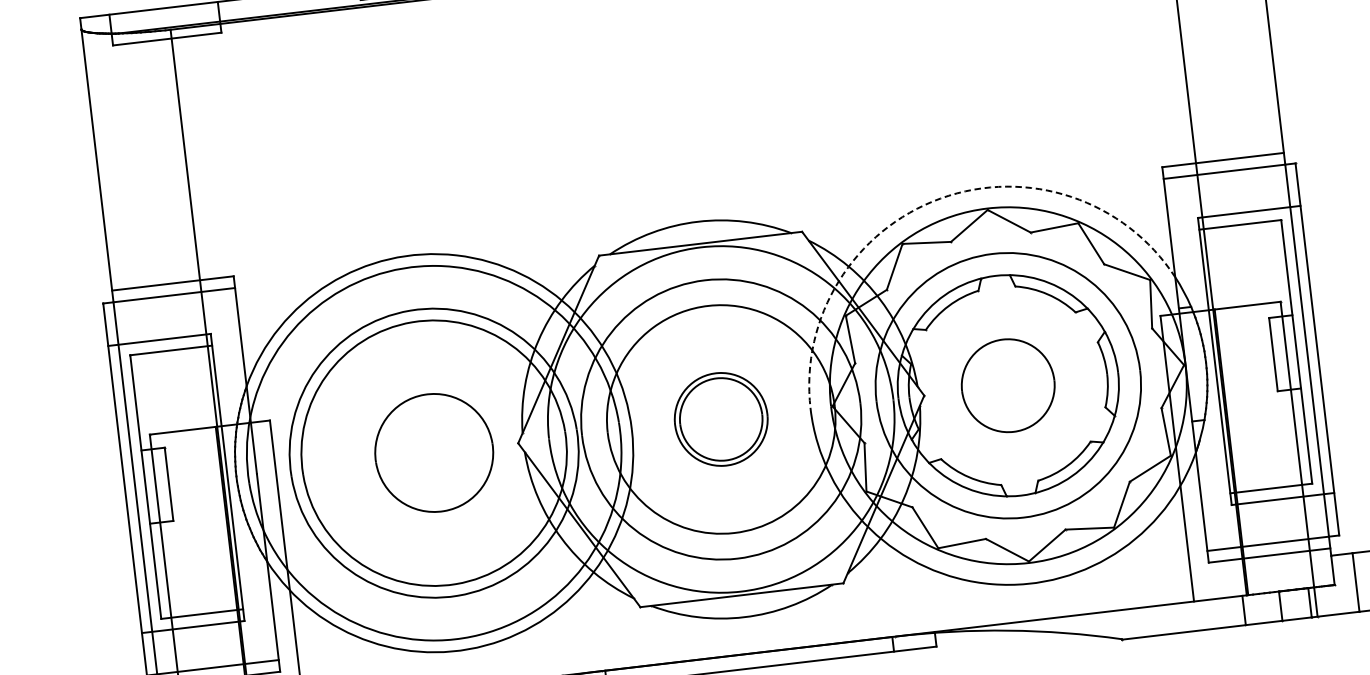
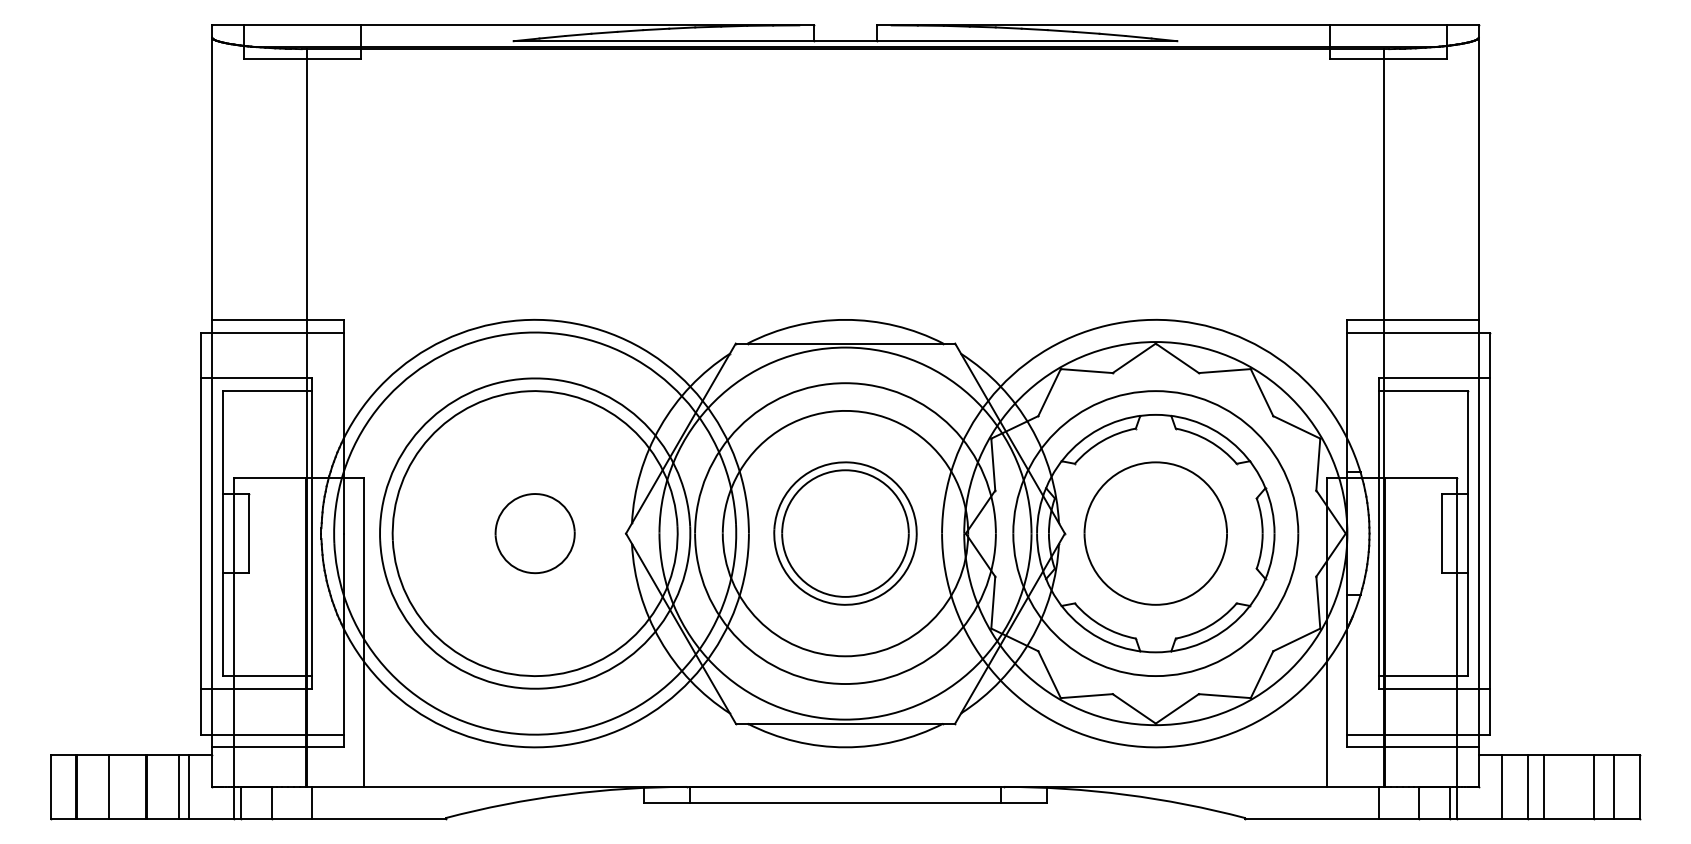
arc: (941, 198) -> (1107, 325), dashed -> solid
part: (1008, 385) -> (1155, 533), size x1.43
part: (721, 419) -> (845, 533), size x1.43
part: (433, 453) -> (534, 533), size x0.62

